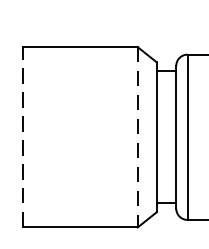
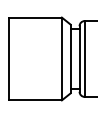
line: (23, 136) -> (9, 58), dashed -> solid
line: (136, 138) -> (61, 59), dashed -> solid

